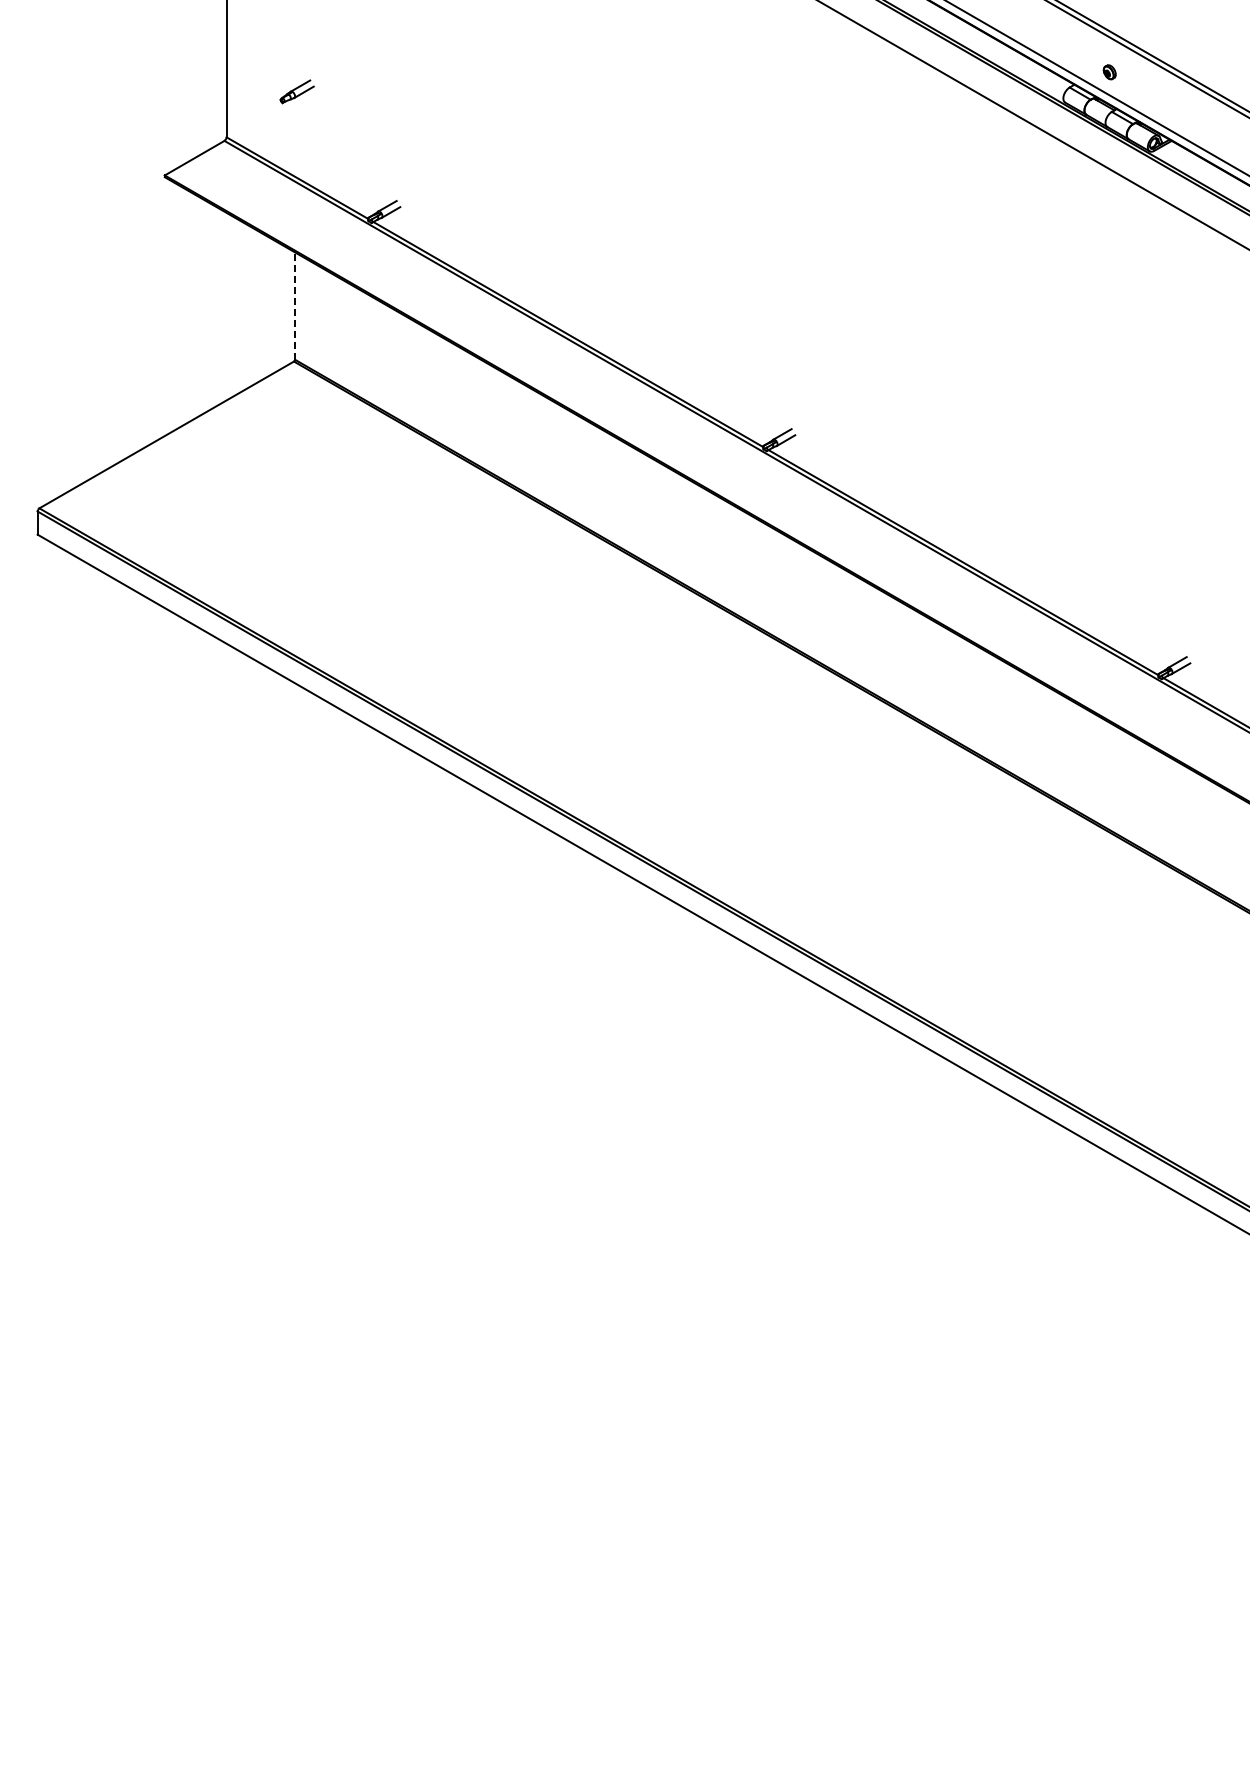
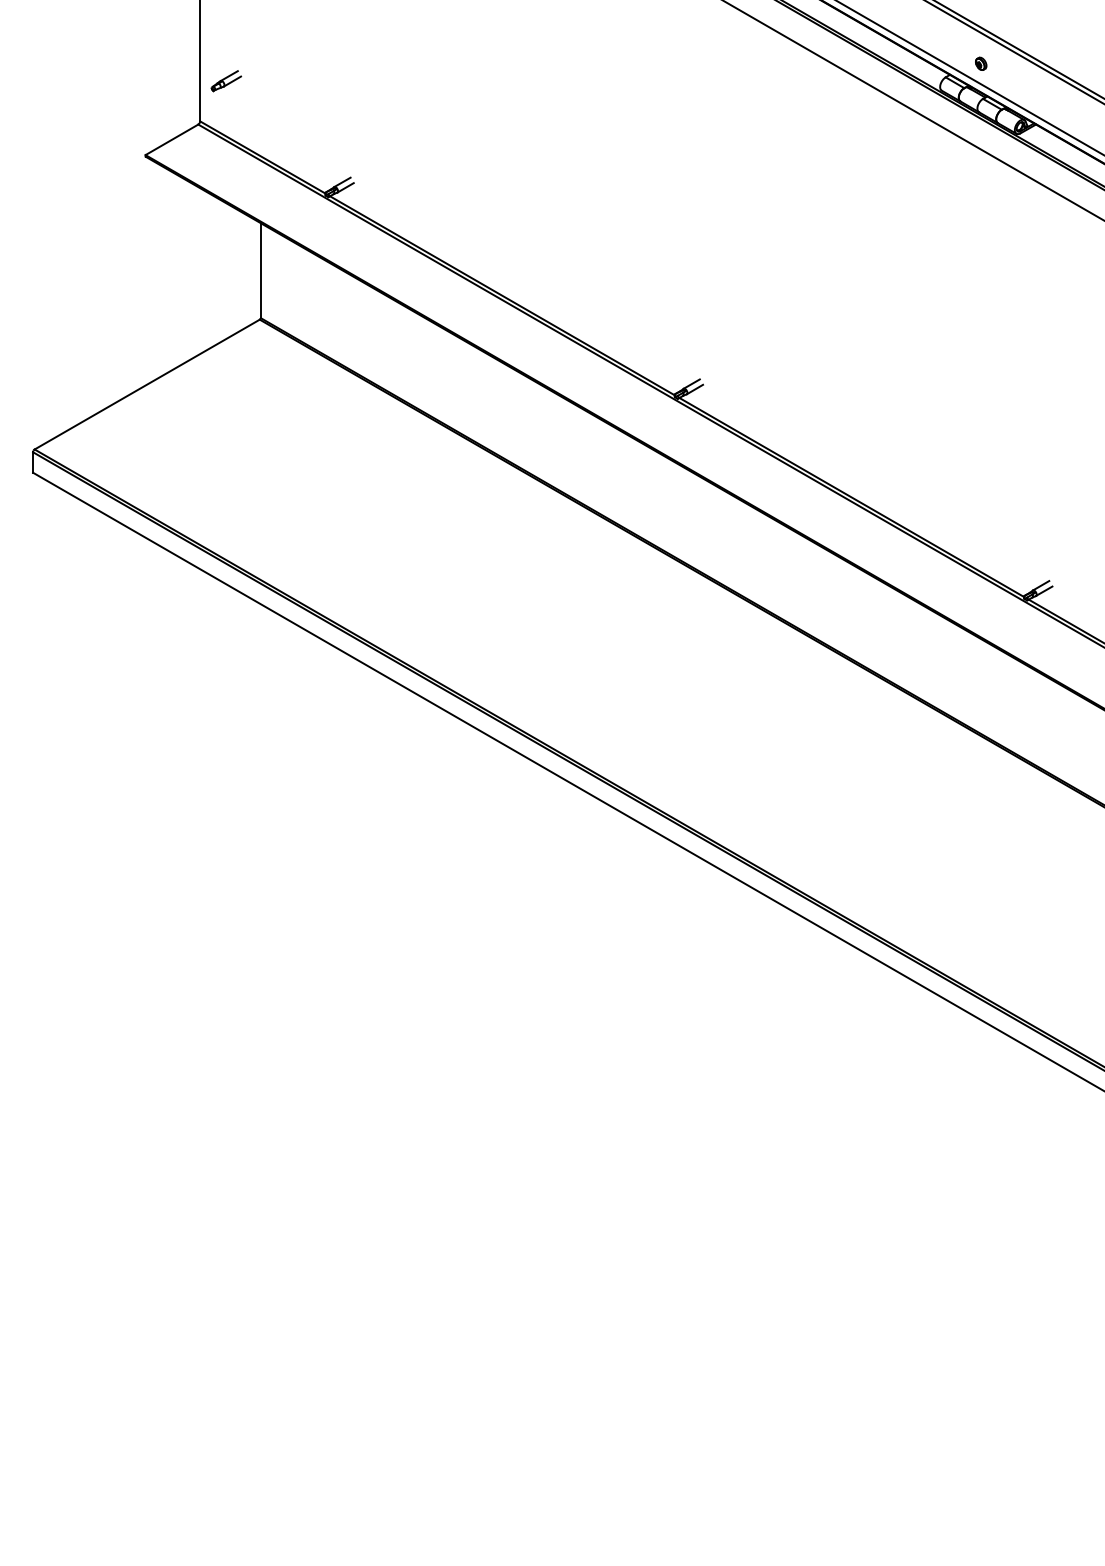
part: (296, 91) -> (225, 80), moved
line: (295, 306) -> (261, 270), dashed -> solid

